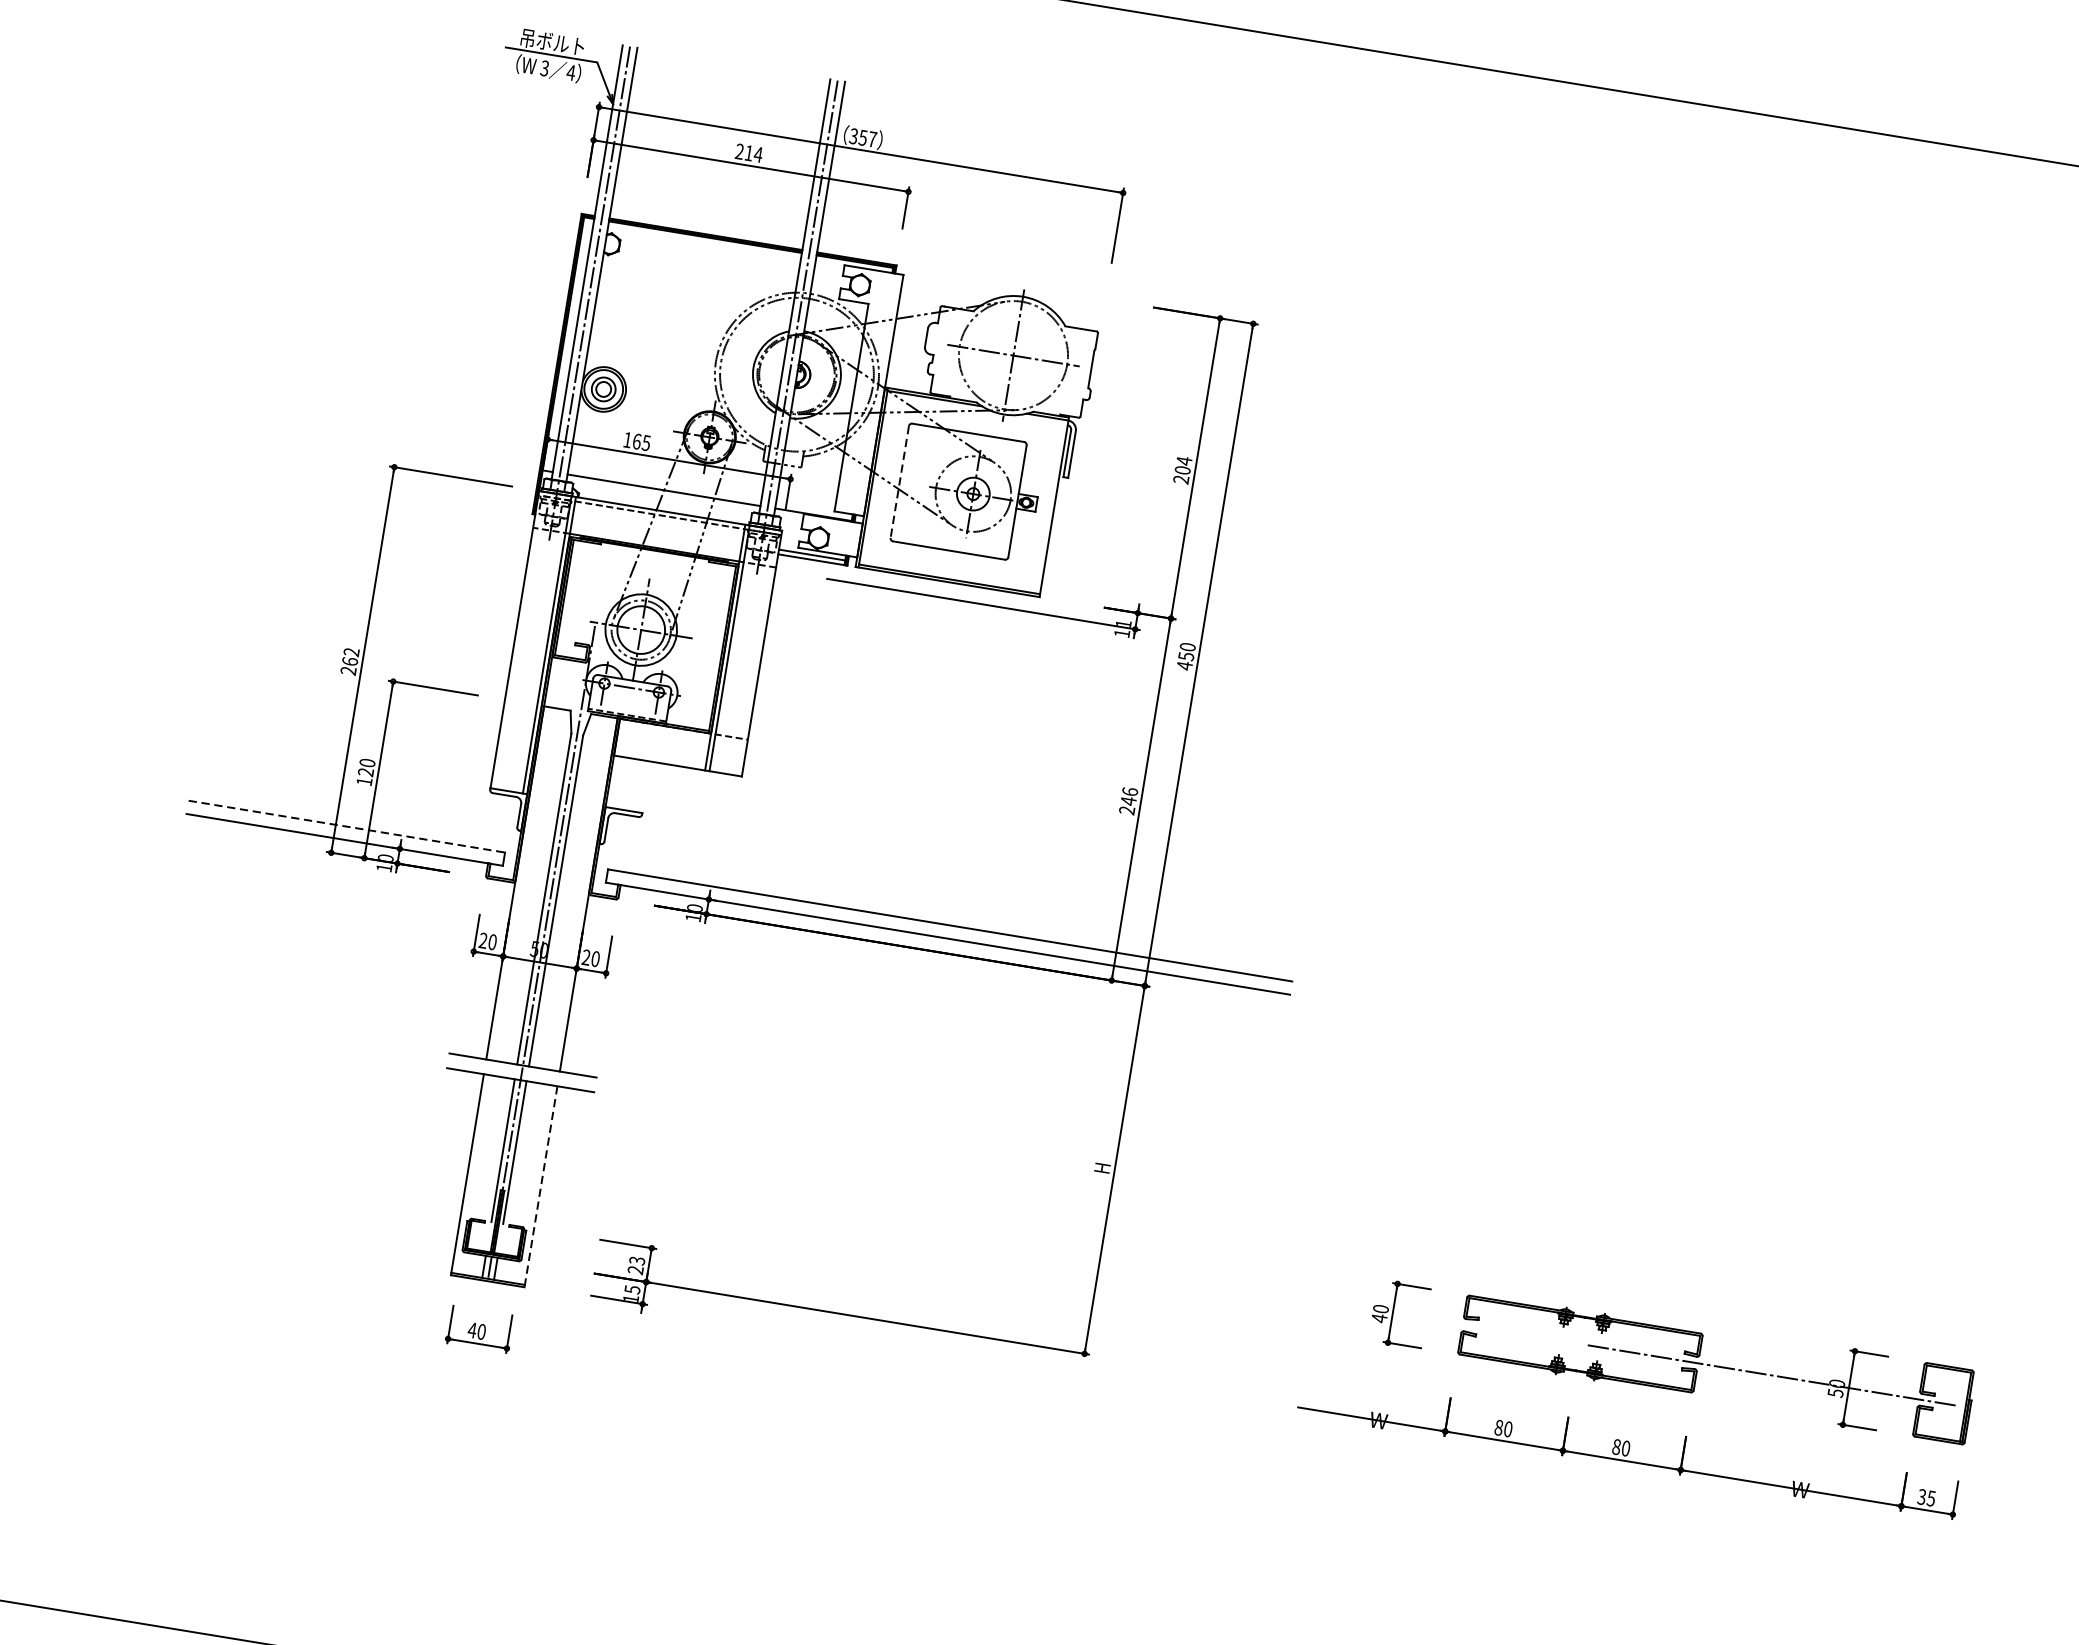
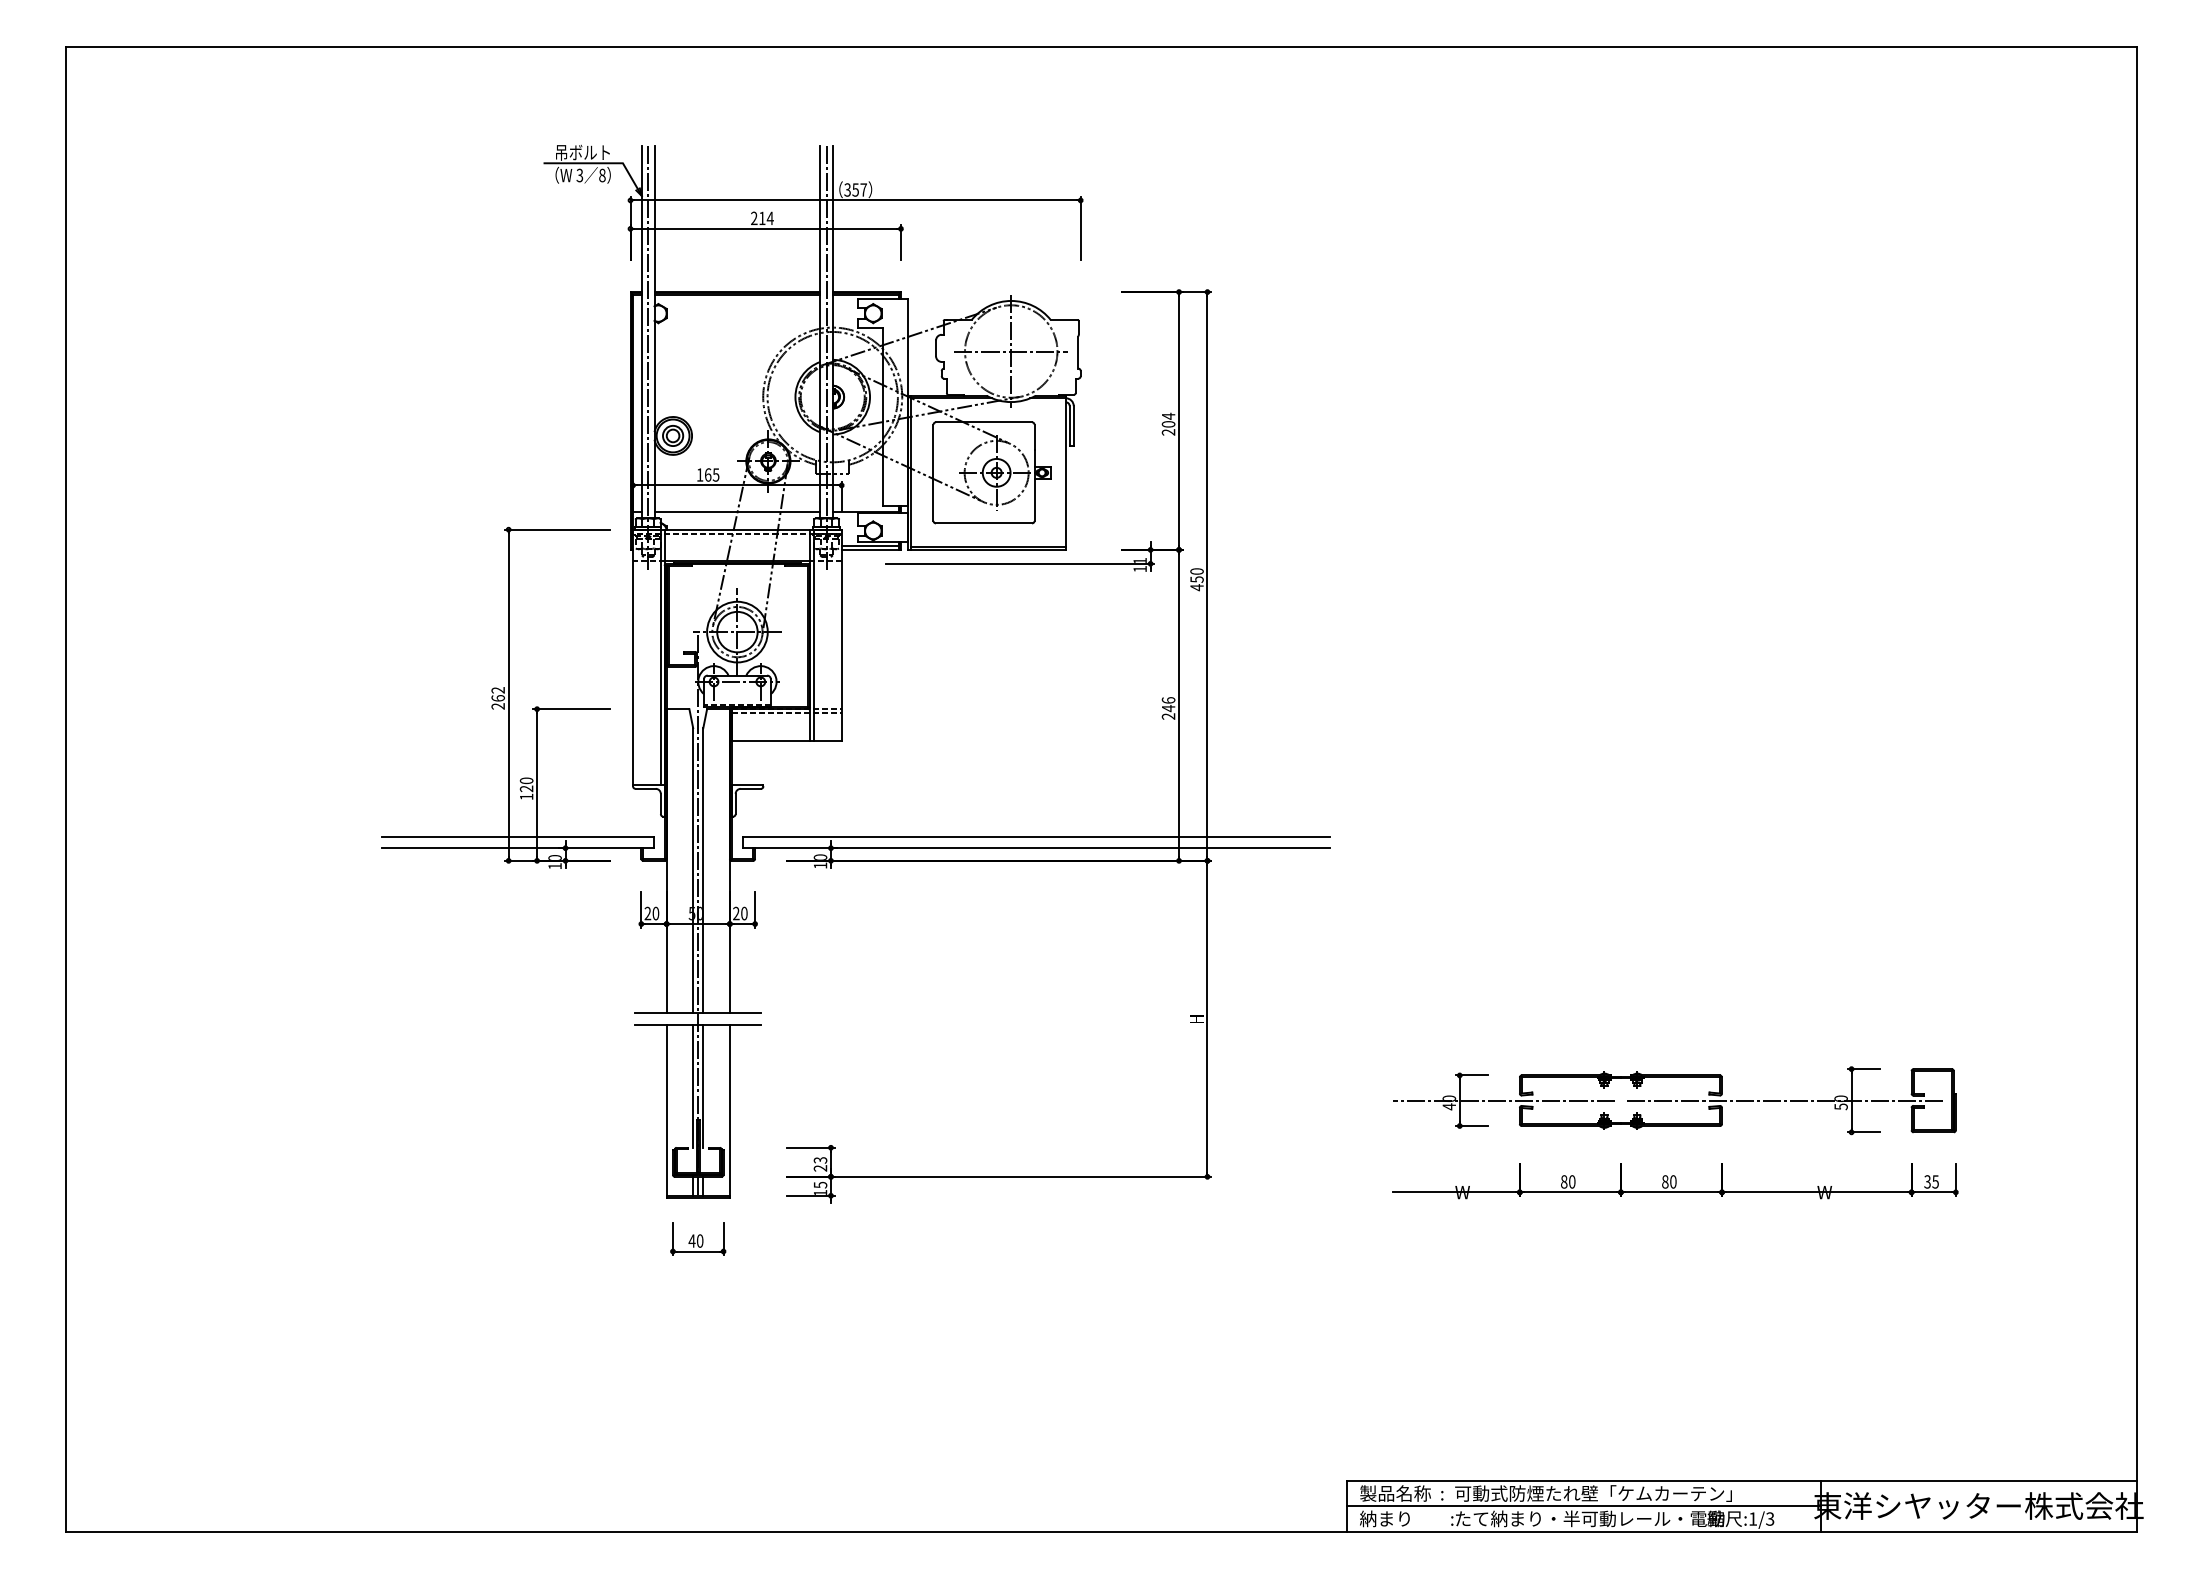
text: (570, 72) -> (601, 175), 4 -> 8
line: (899, 482) -> (933, 473), dashed -> solid
line: (682, 734) -> (786, 713), added
line: (347, 826) -> (518, 836), dashed -> solid
line: (540, 1187) -> (729, 1112), dashed -> solid
line: (1443, 1321) -> (1503, 1100), added

